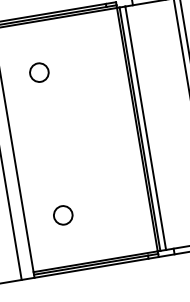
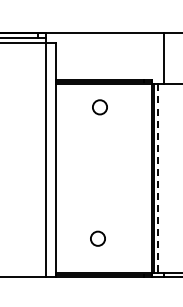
circle: (38, 72) -> (99, 107), moved
line: (146, 129) -> (158, 179), solid -> dashed
circle: (62, 215) -> (97, 238), moved

